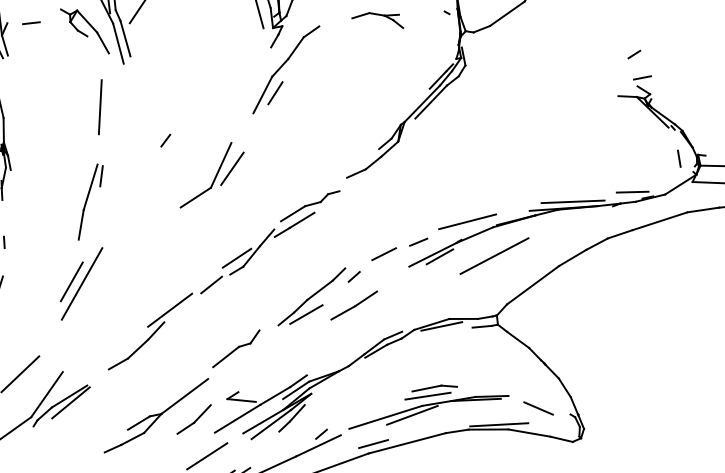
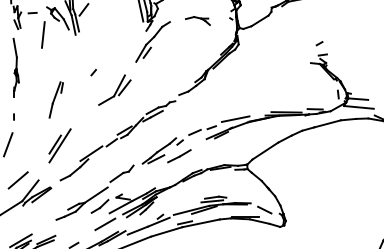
line: (100, 106) -> (43, 34), moved
line: (494, 254) -> (247, 135), removed
part: (80, 283) -> (59, 145), moved

